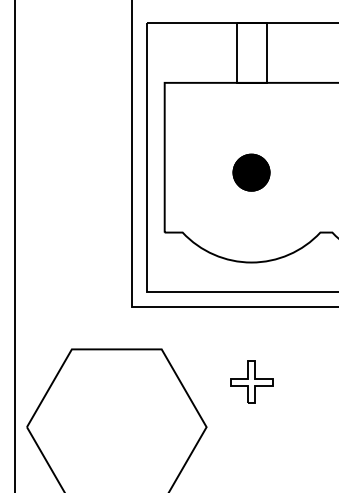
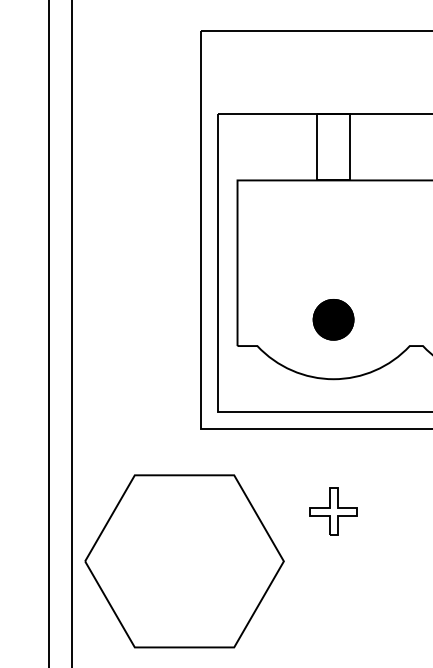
part: (251, 172) -> (333, 319), moved

